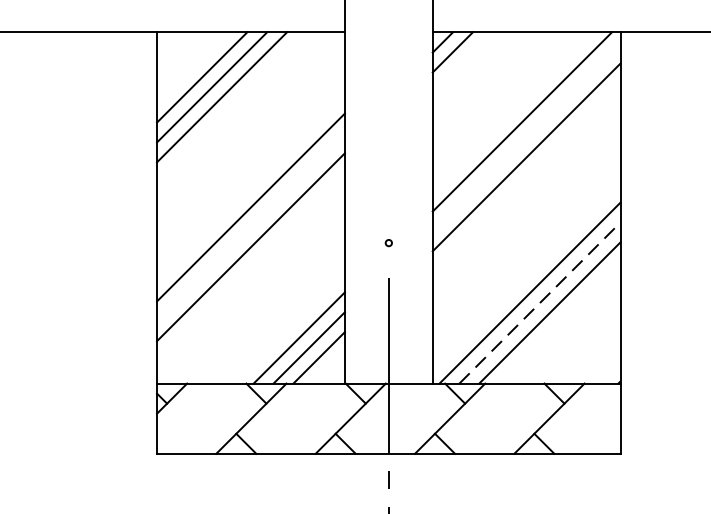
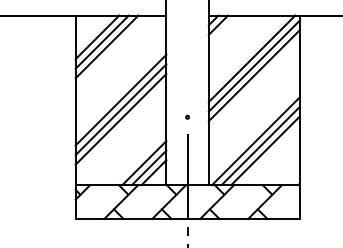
line: (525, 135) -> (253, 65), added
line: (249, 226) -> (120, 109), added
line: (539, 301) -> (260, 145), dashed -> solid

